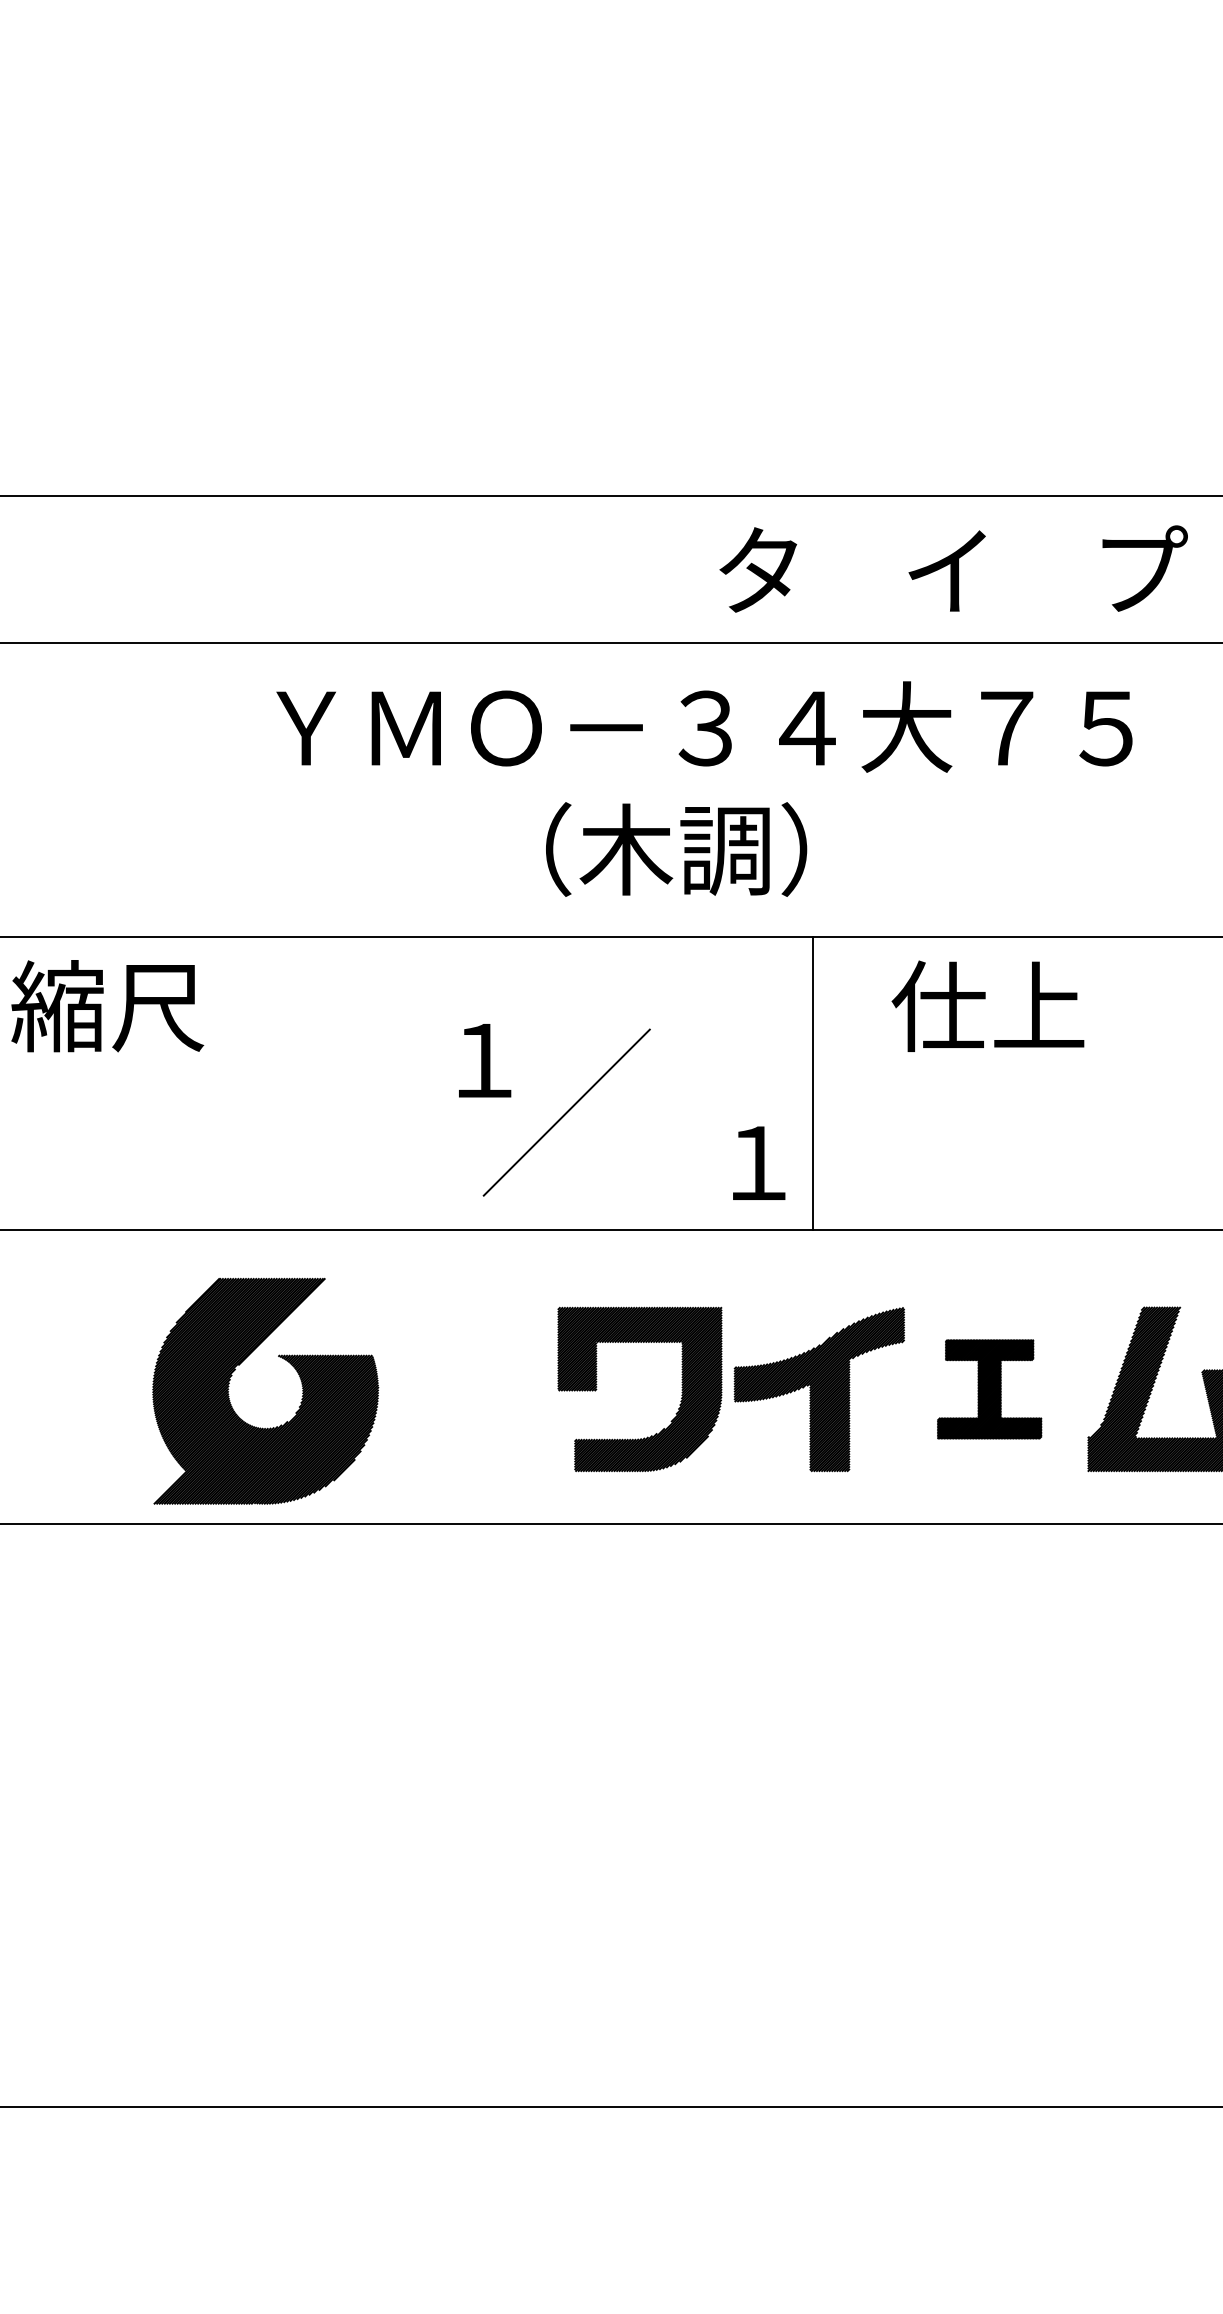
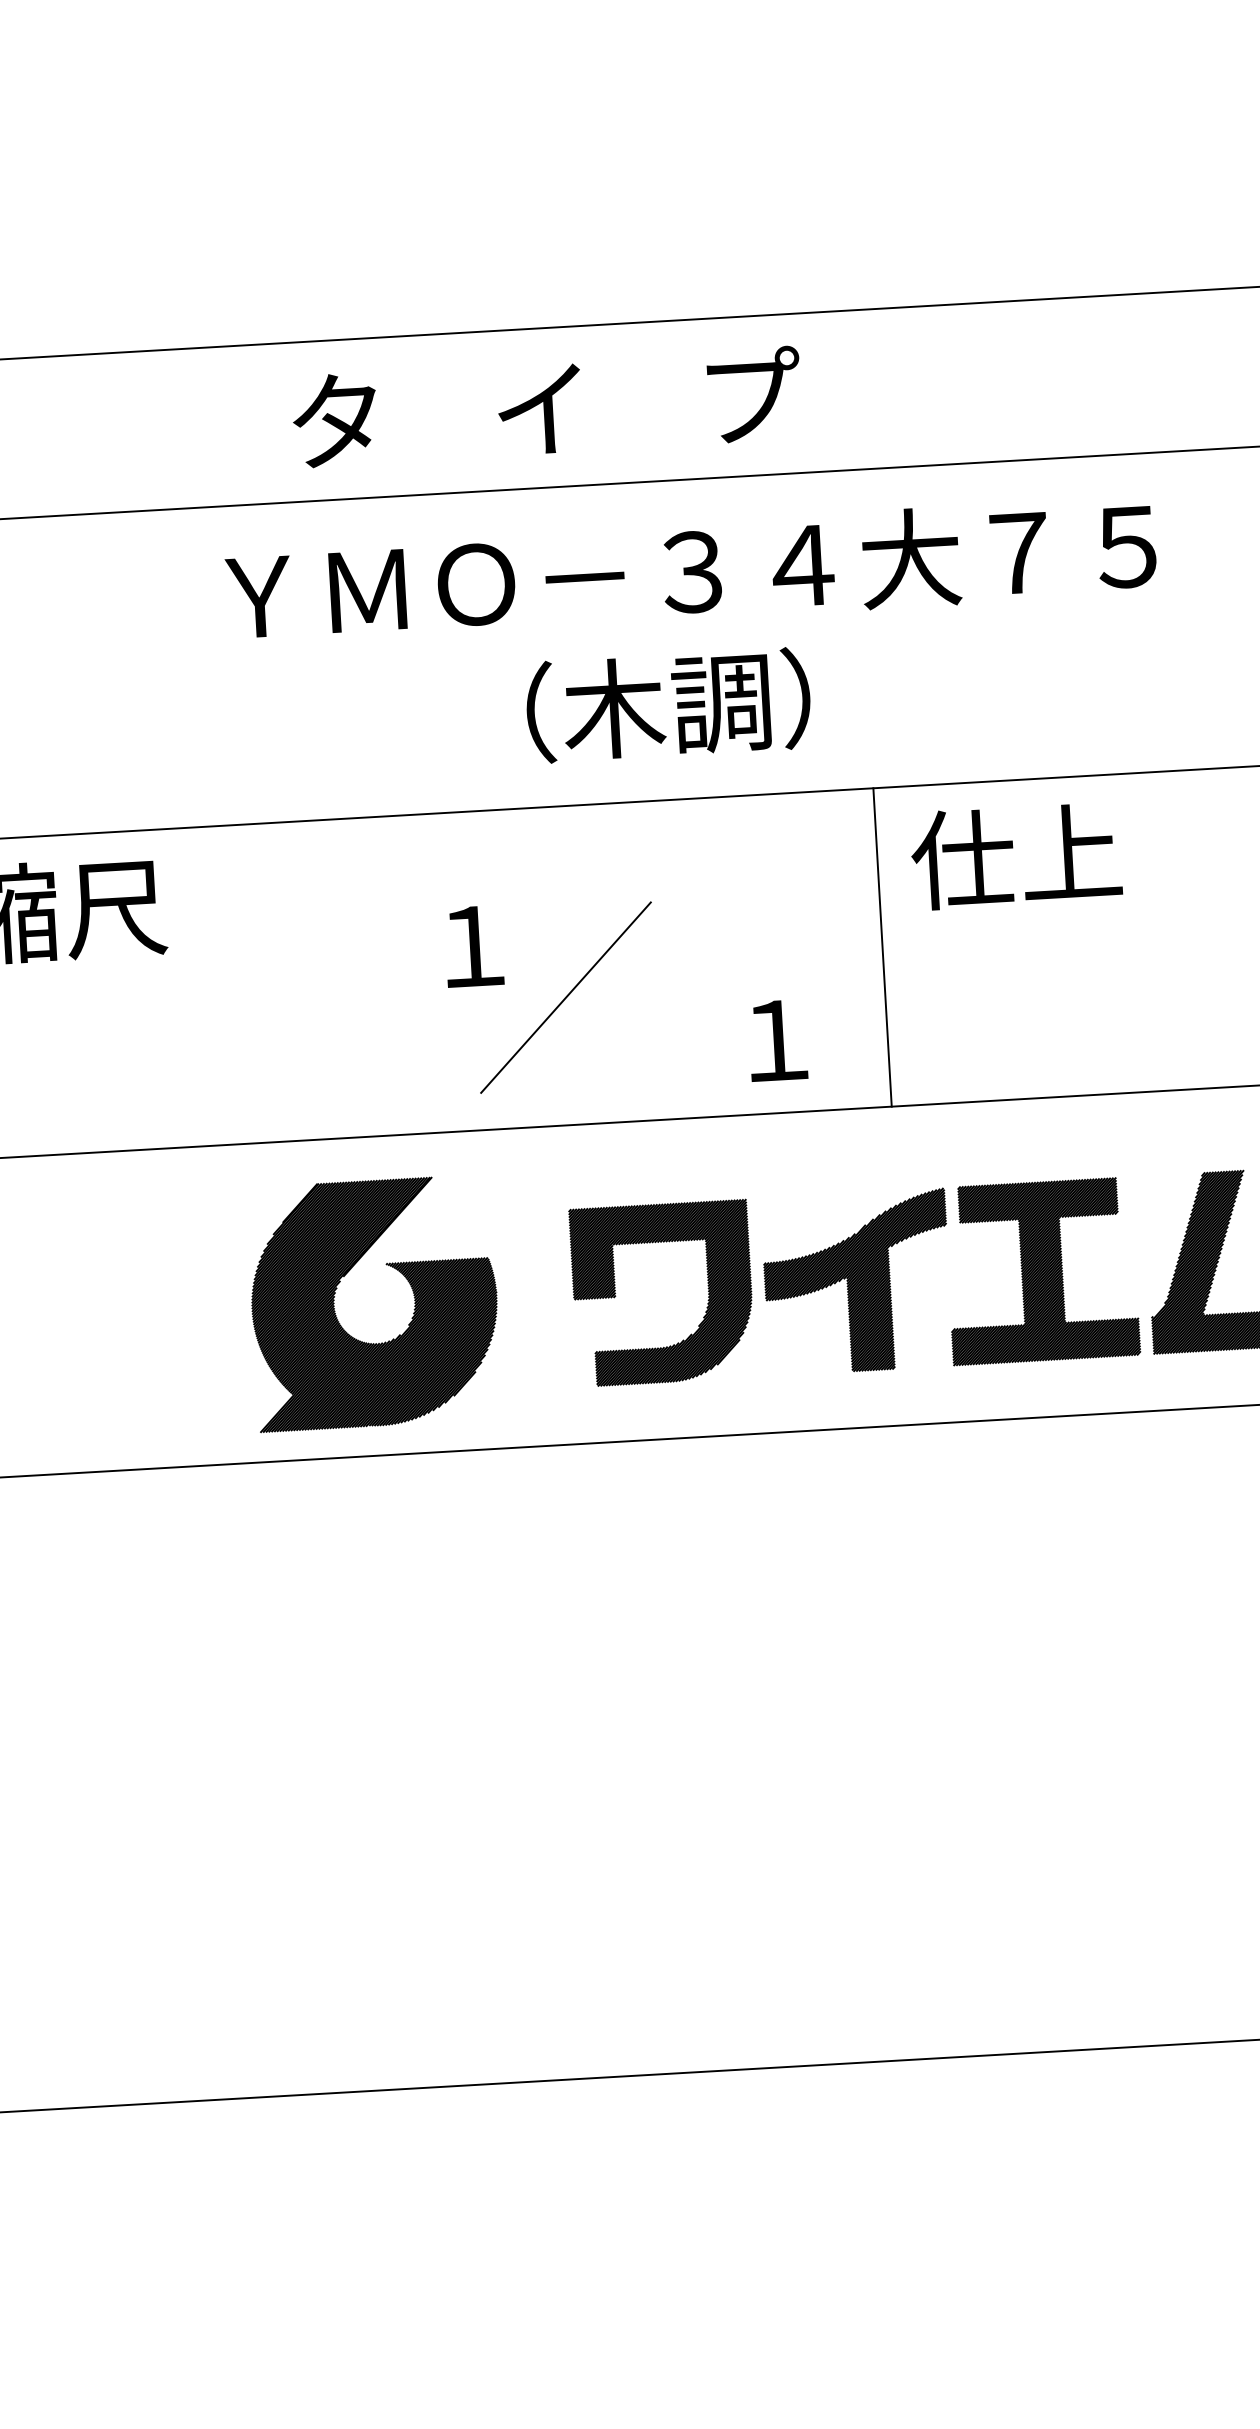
text: (953, 568) -> (546, 406), moved
line: (813, 1083) -> (882, 947), moved
part: (229, 1389) -> (335, 1303), moved
part: (989, 1389) -> (1041, 1271), size x1.67

